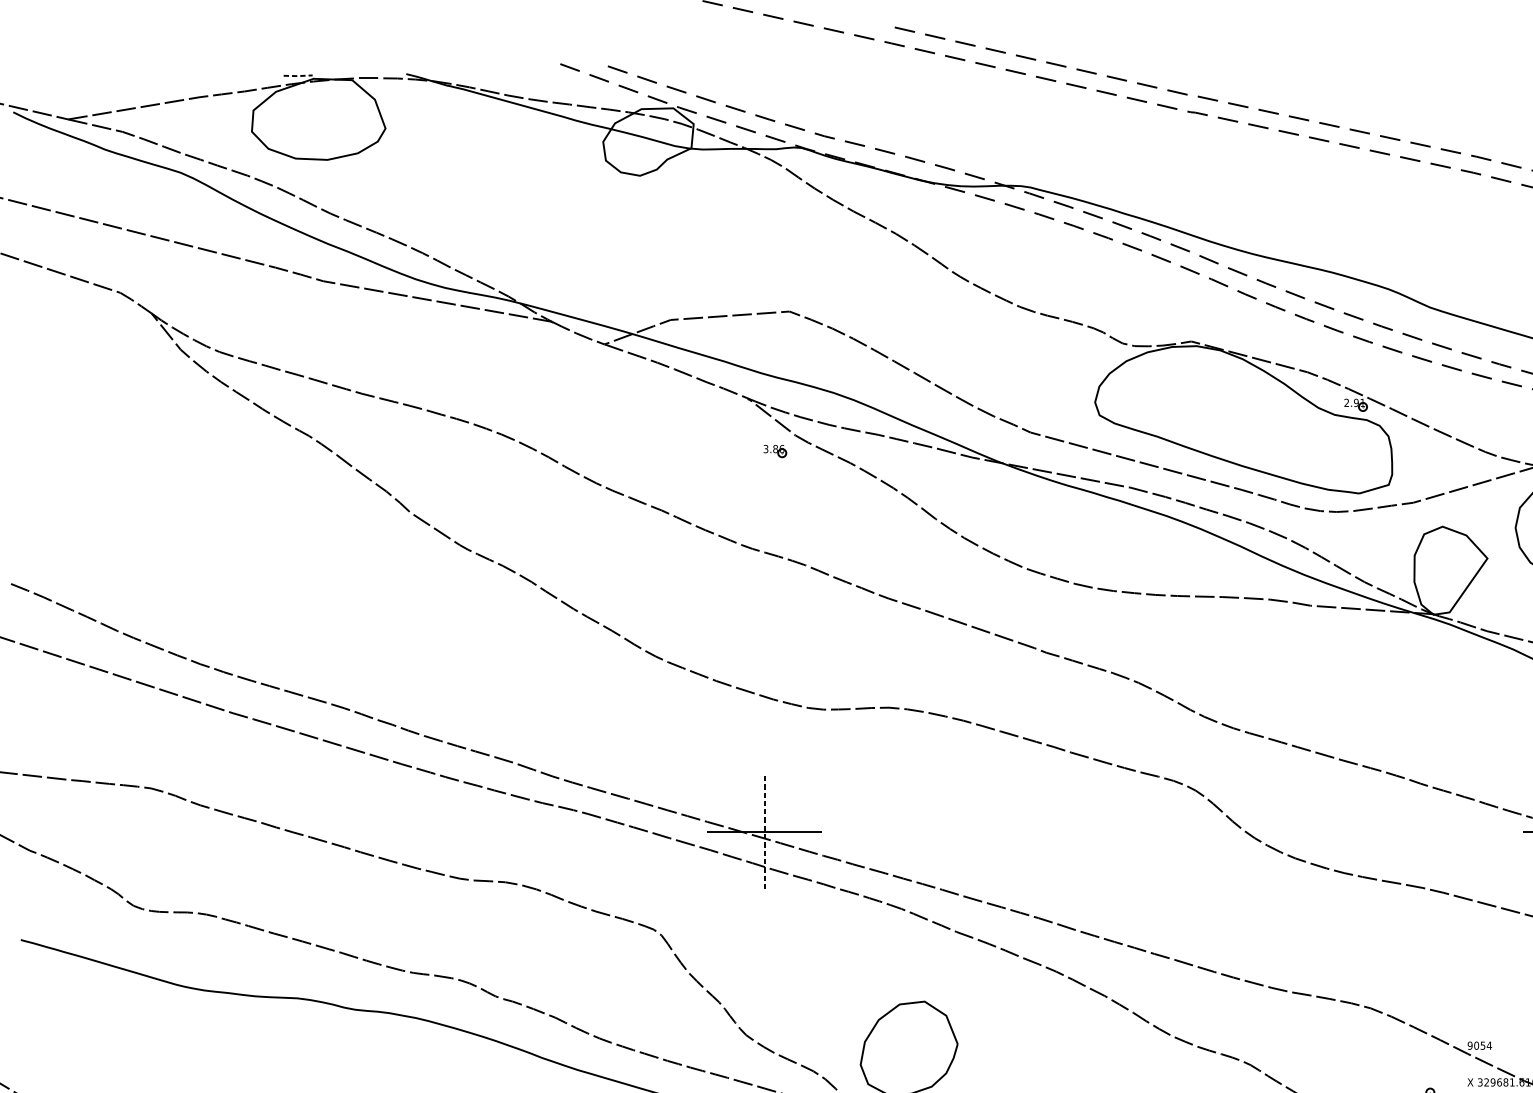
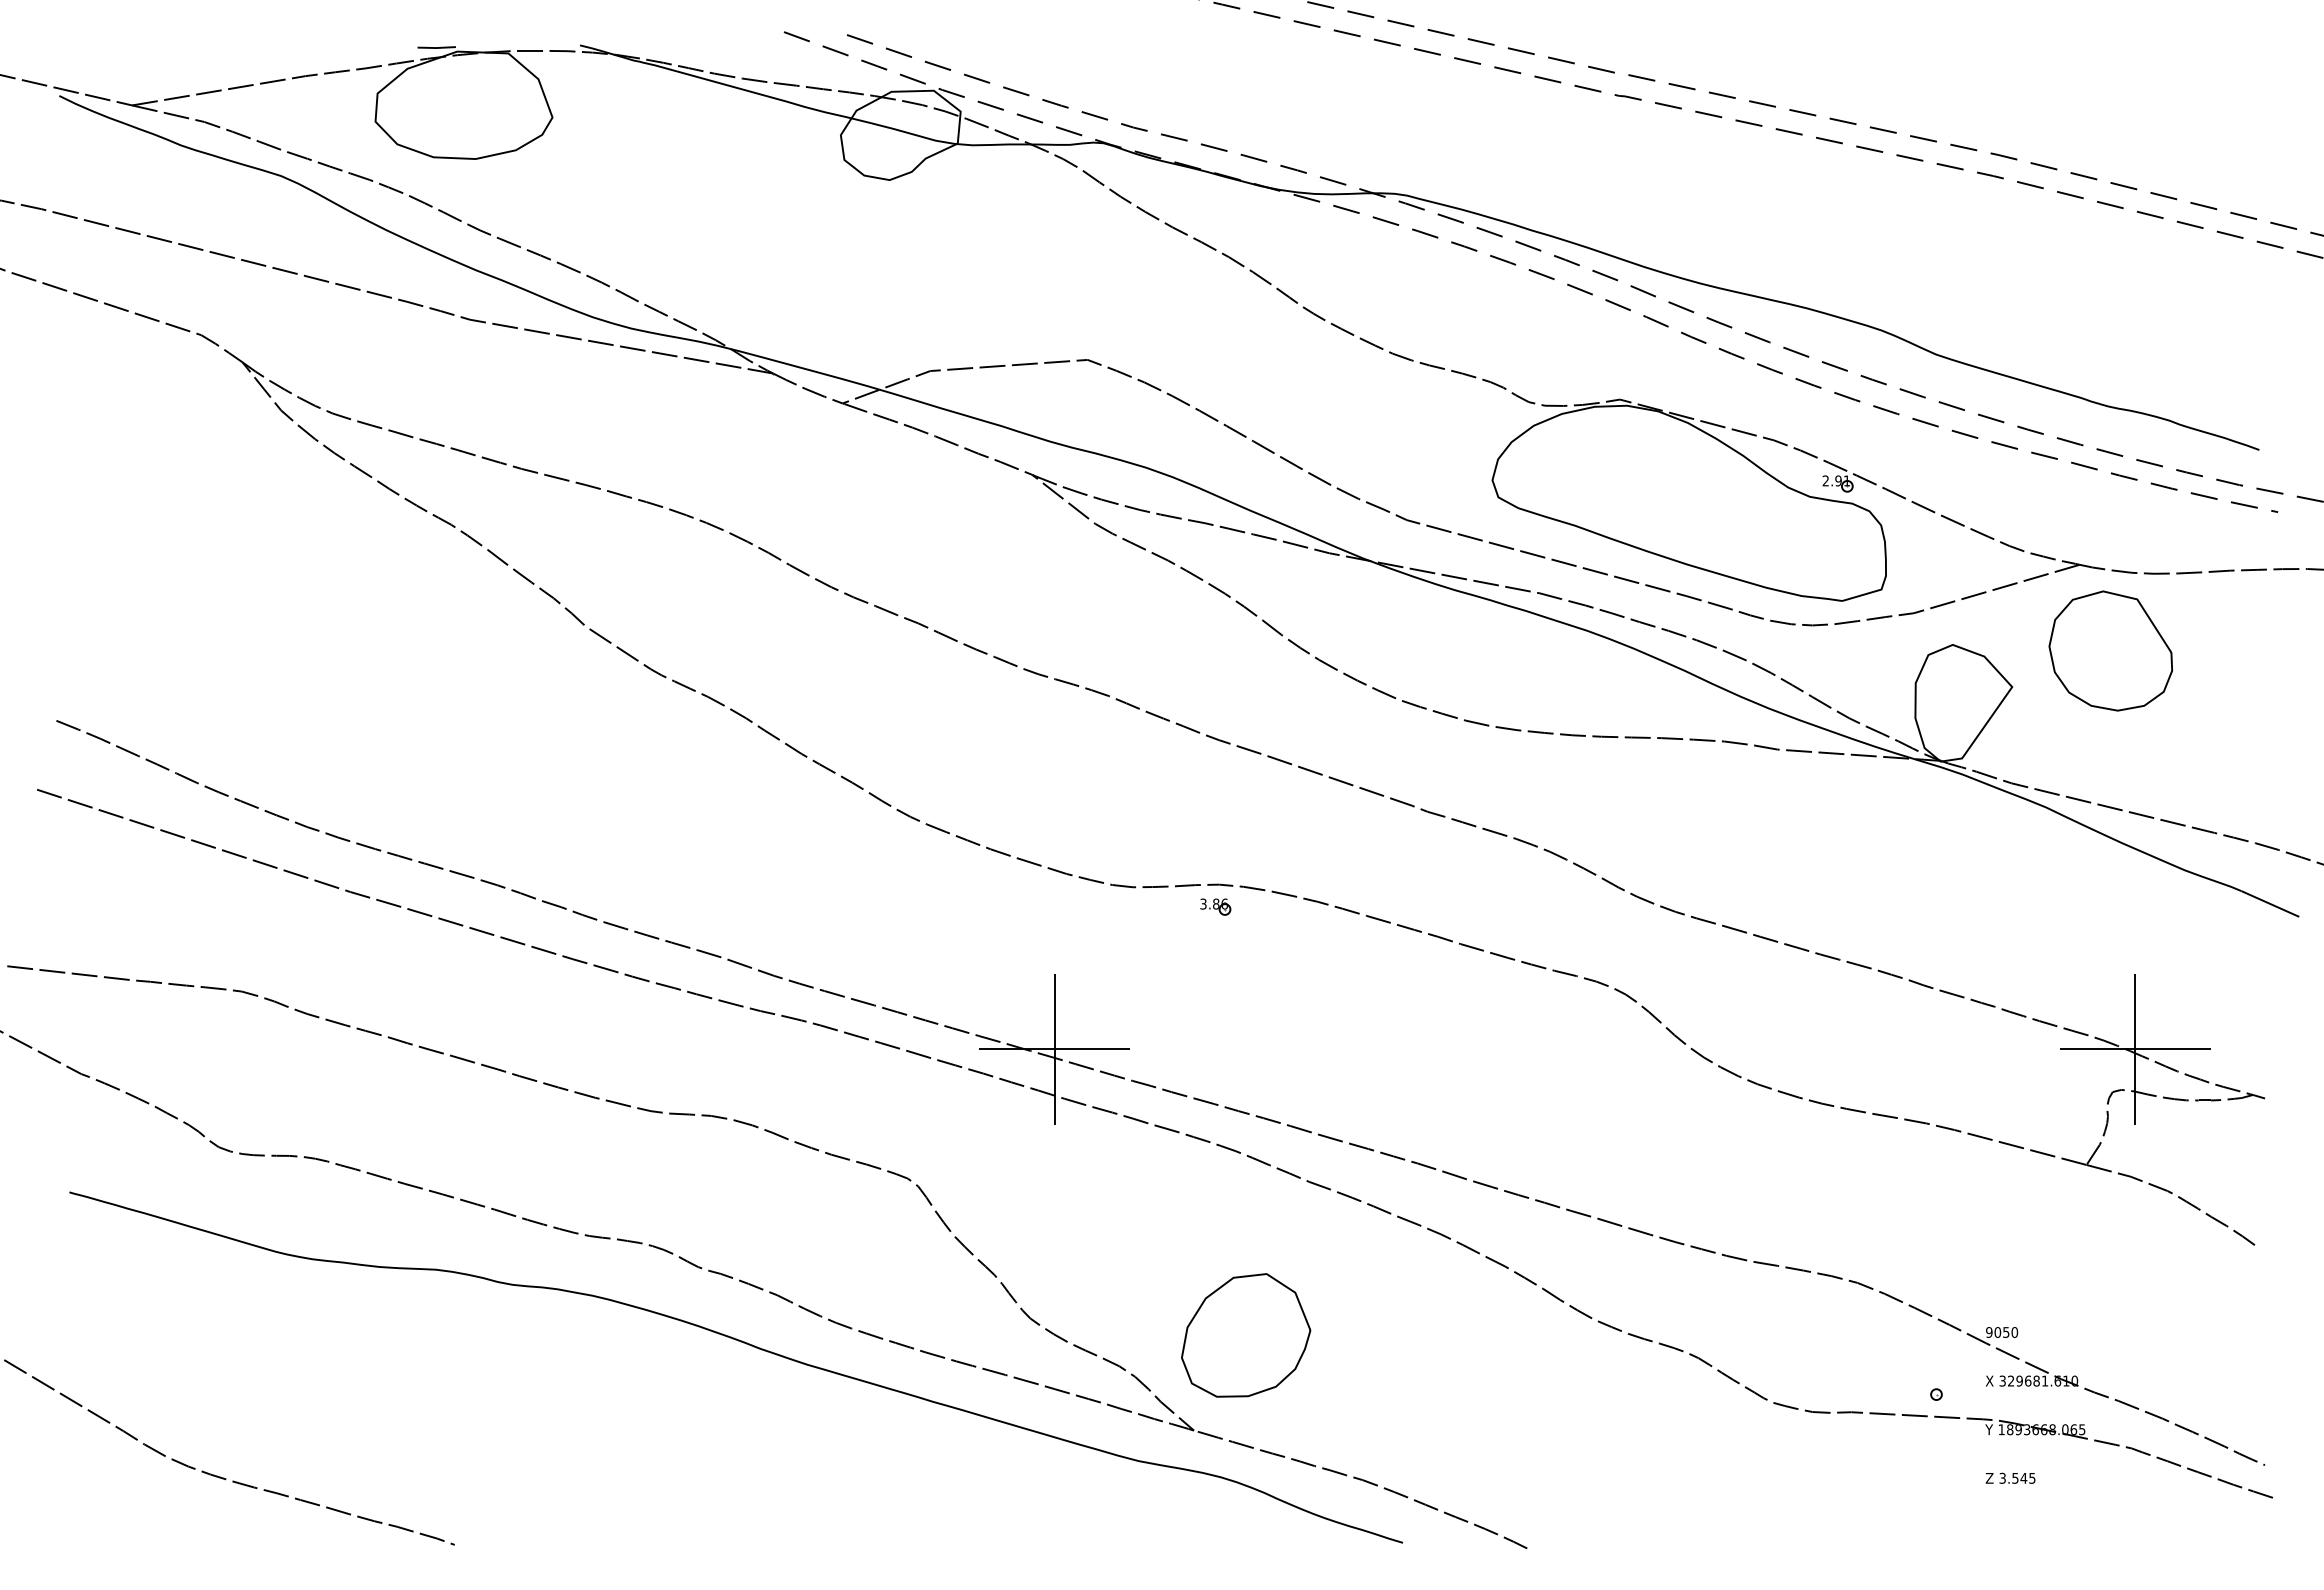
line: (297, 76) -> (436, 48), dashed -> solid
part: (775, 450) -> (1215, 906), moved
line: (764, 832) -> (1054, 1049), dashed -> solid
text: (1489, 1045) -> (2014, 1332), 9054 -> 9050

